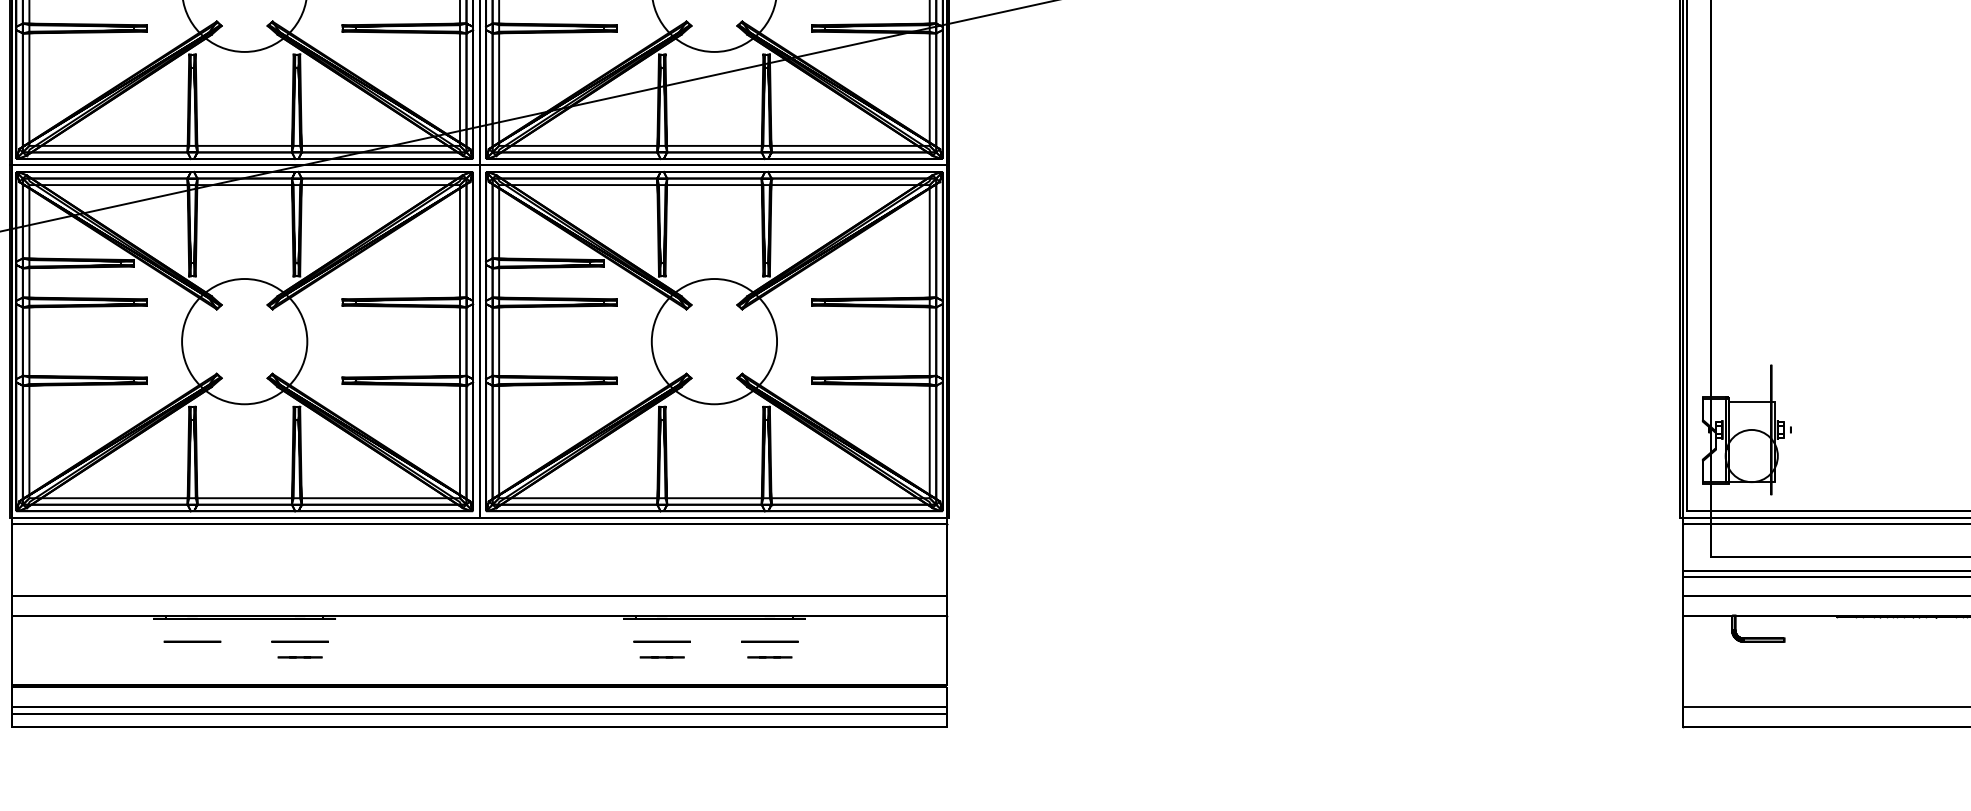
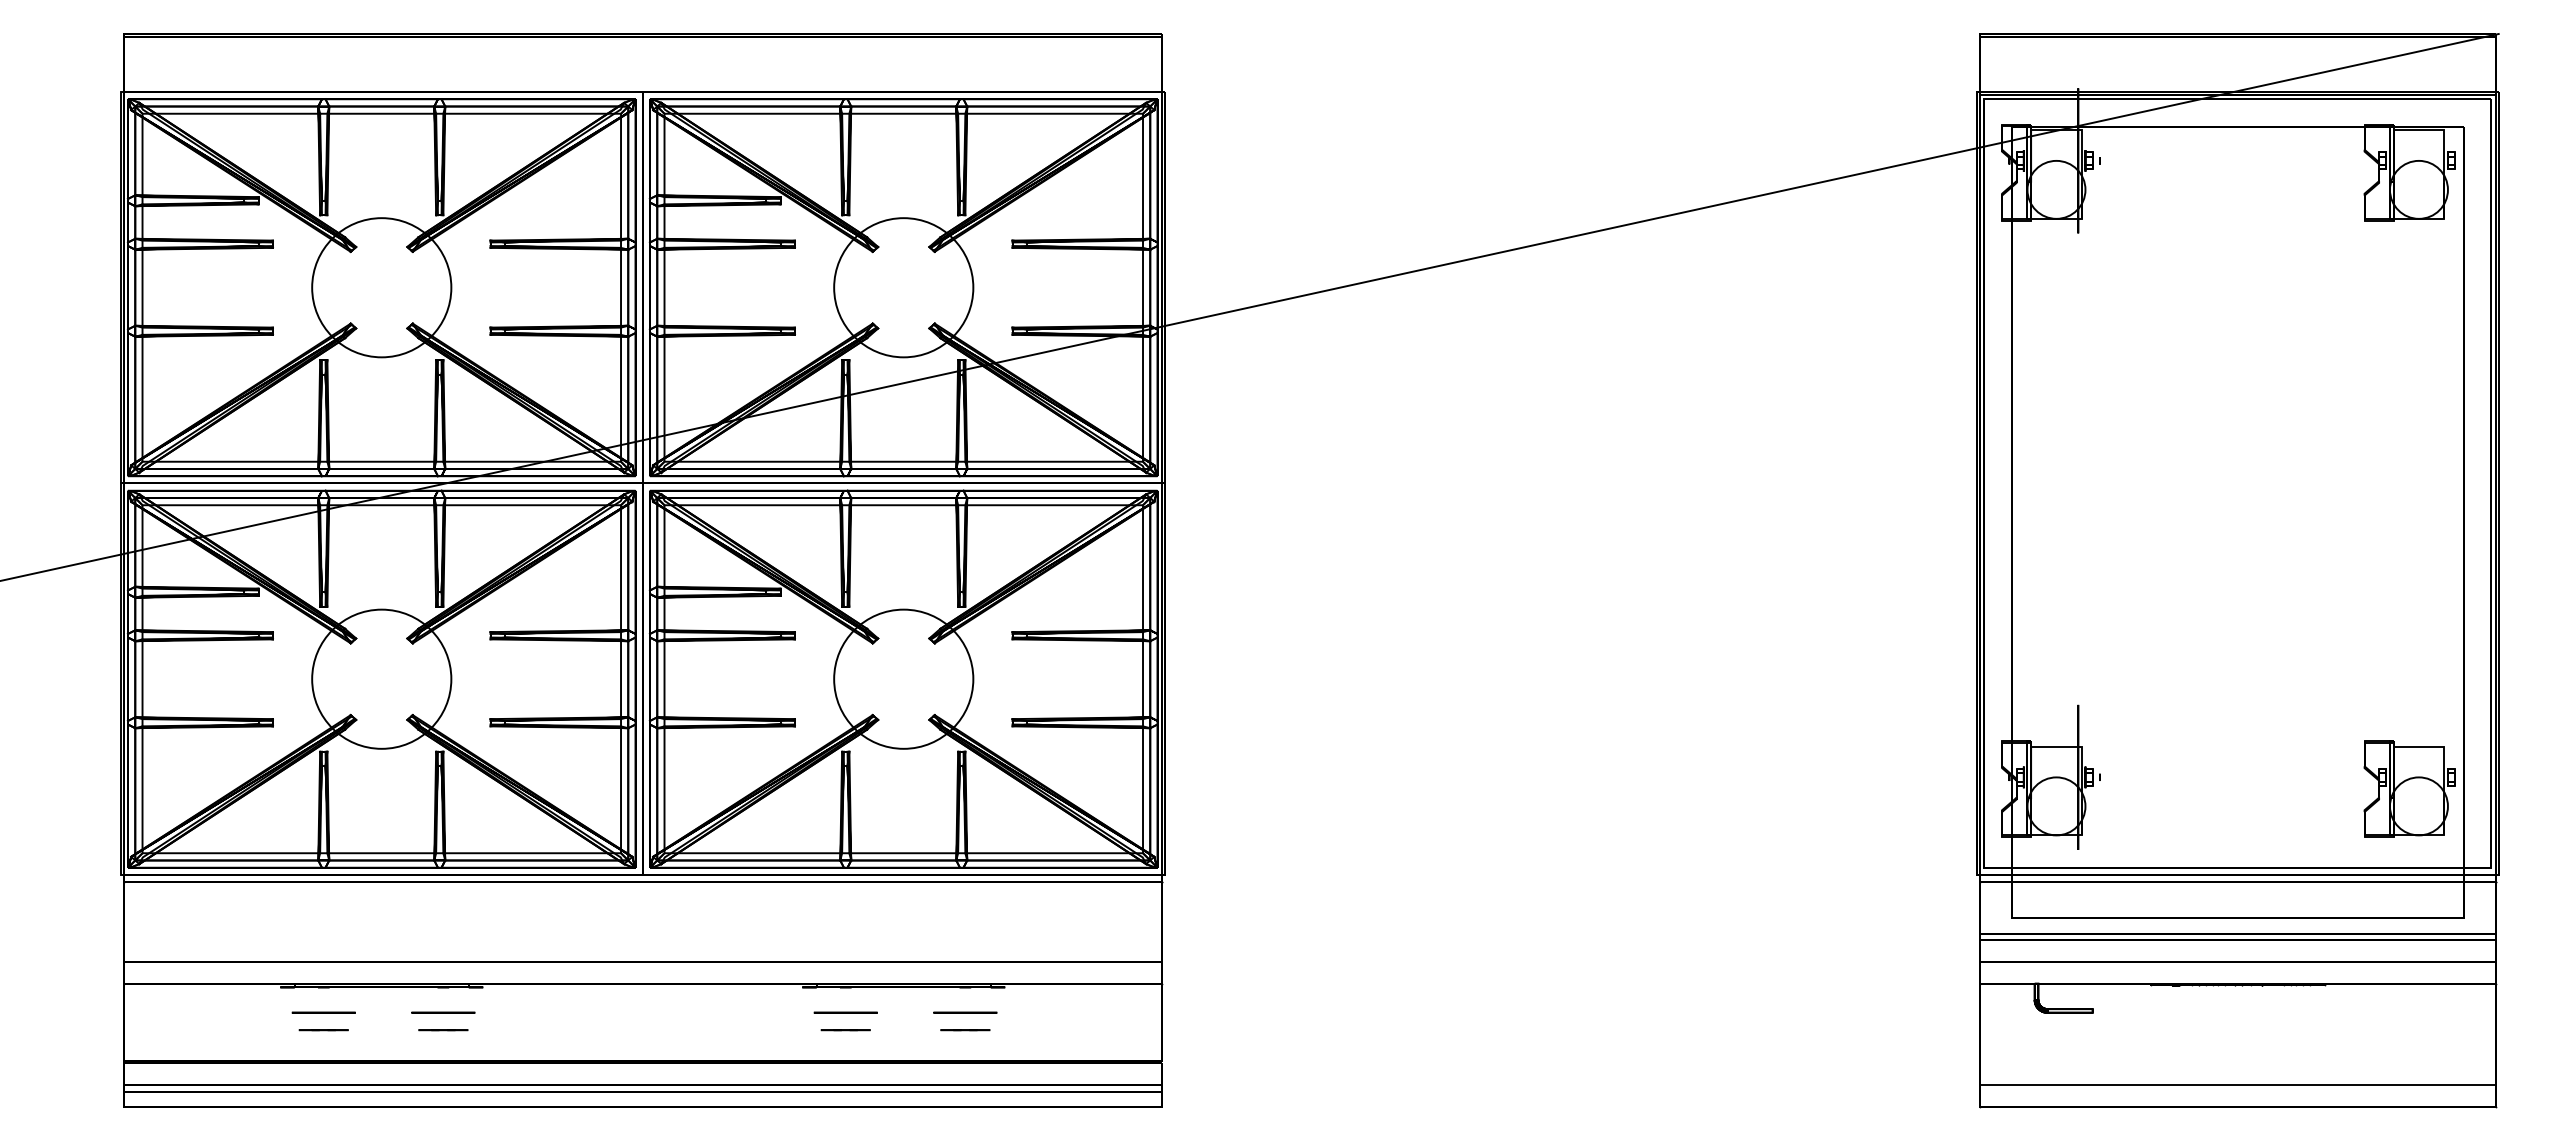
line: (192, 657) -> (323, 1030), added

